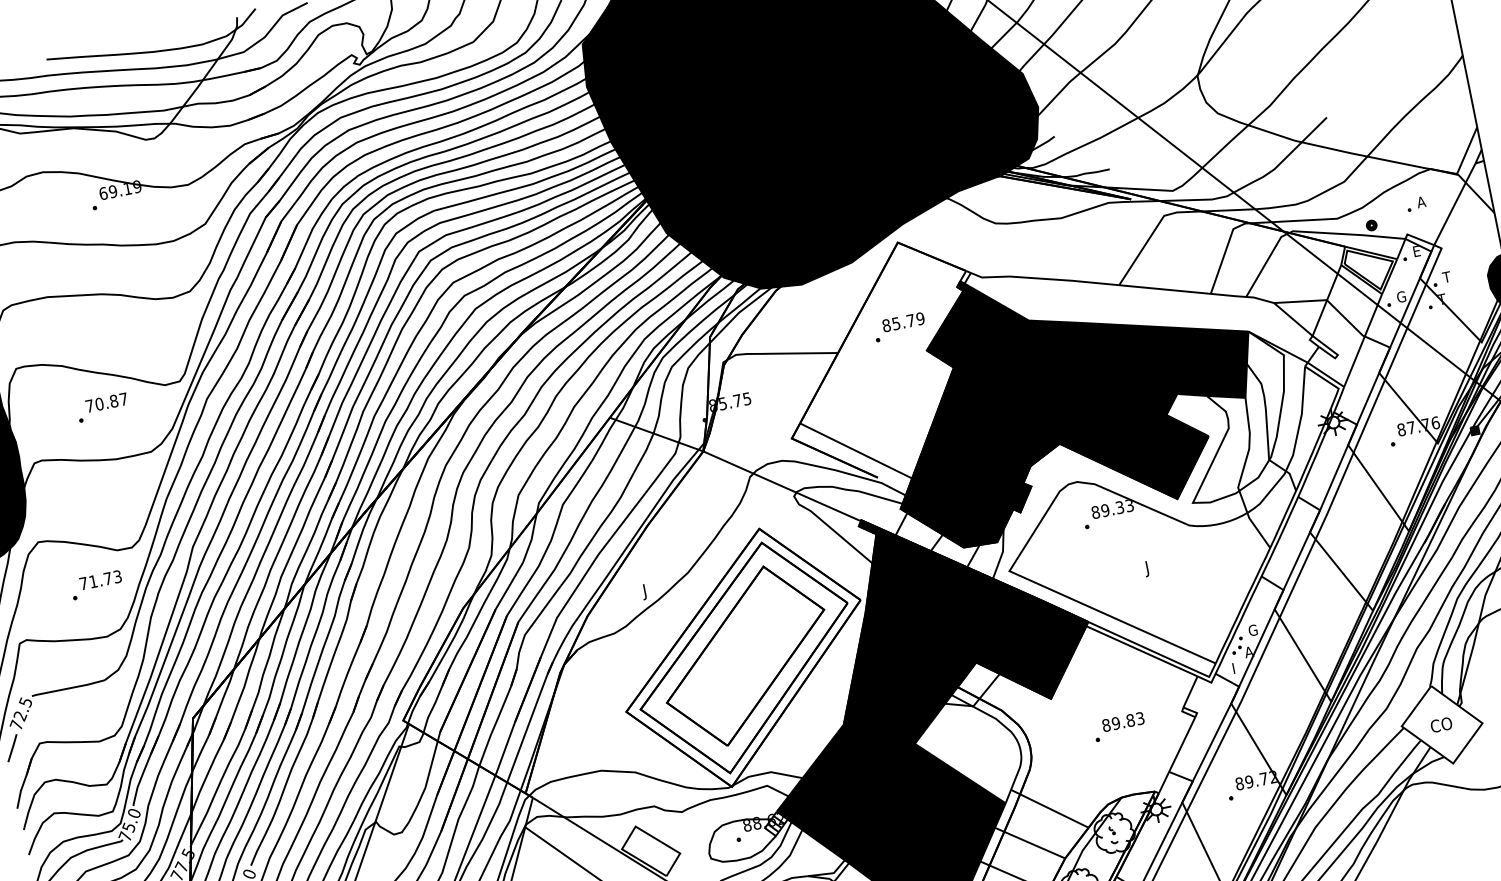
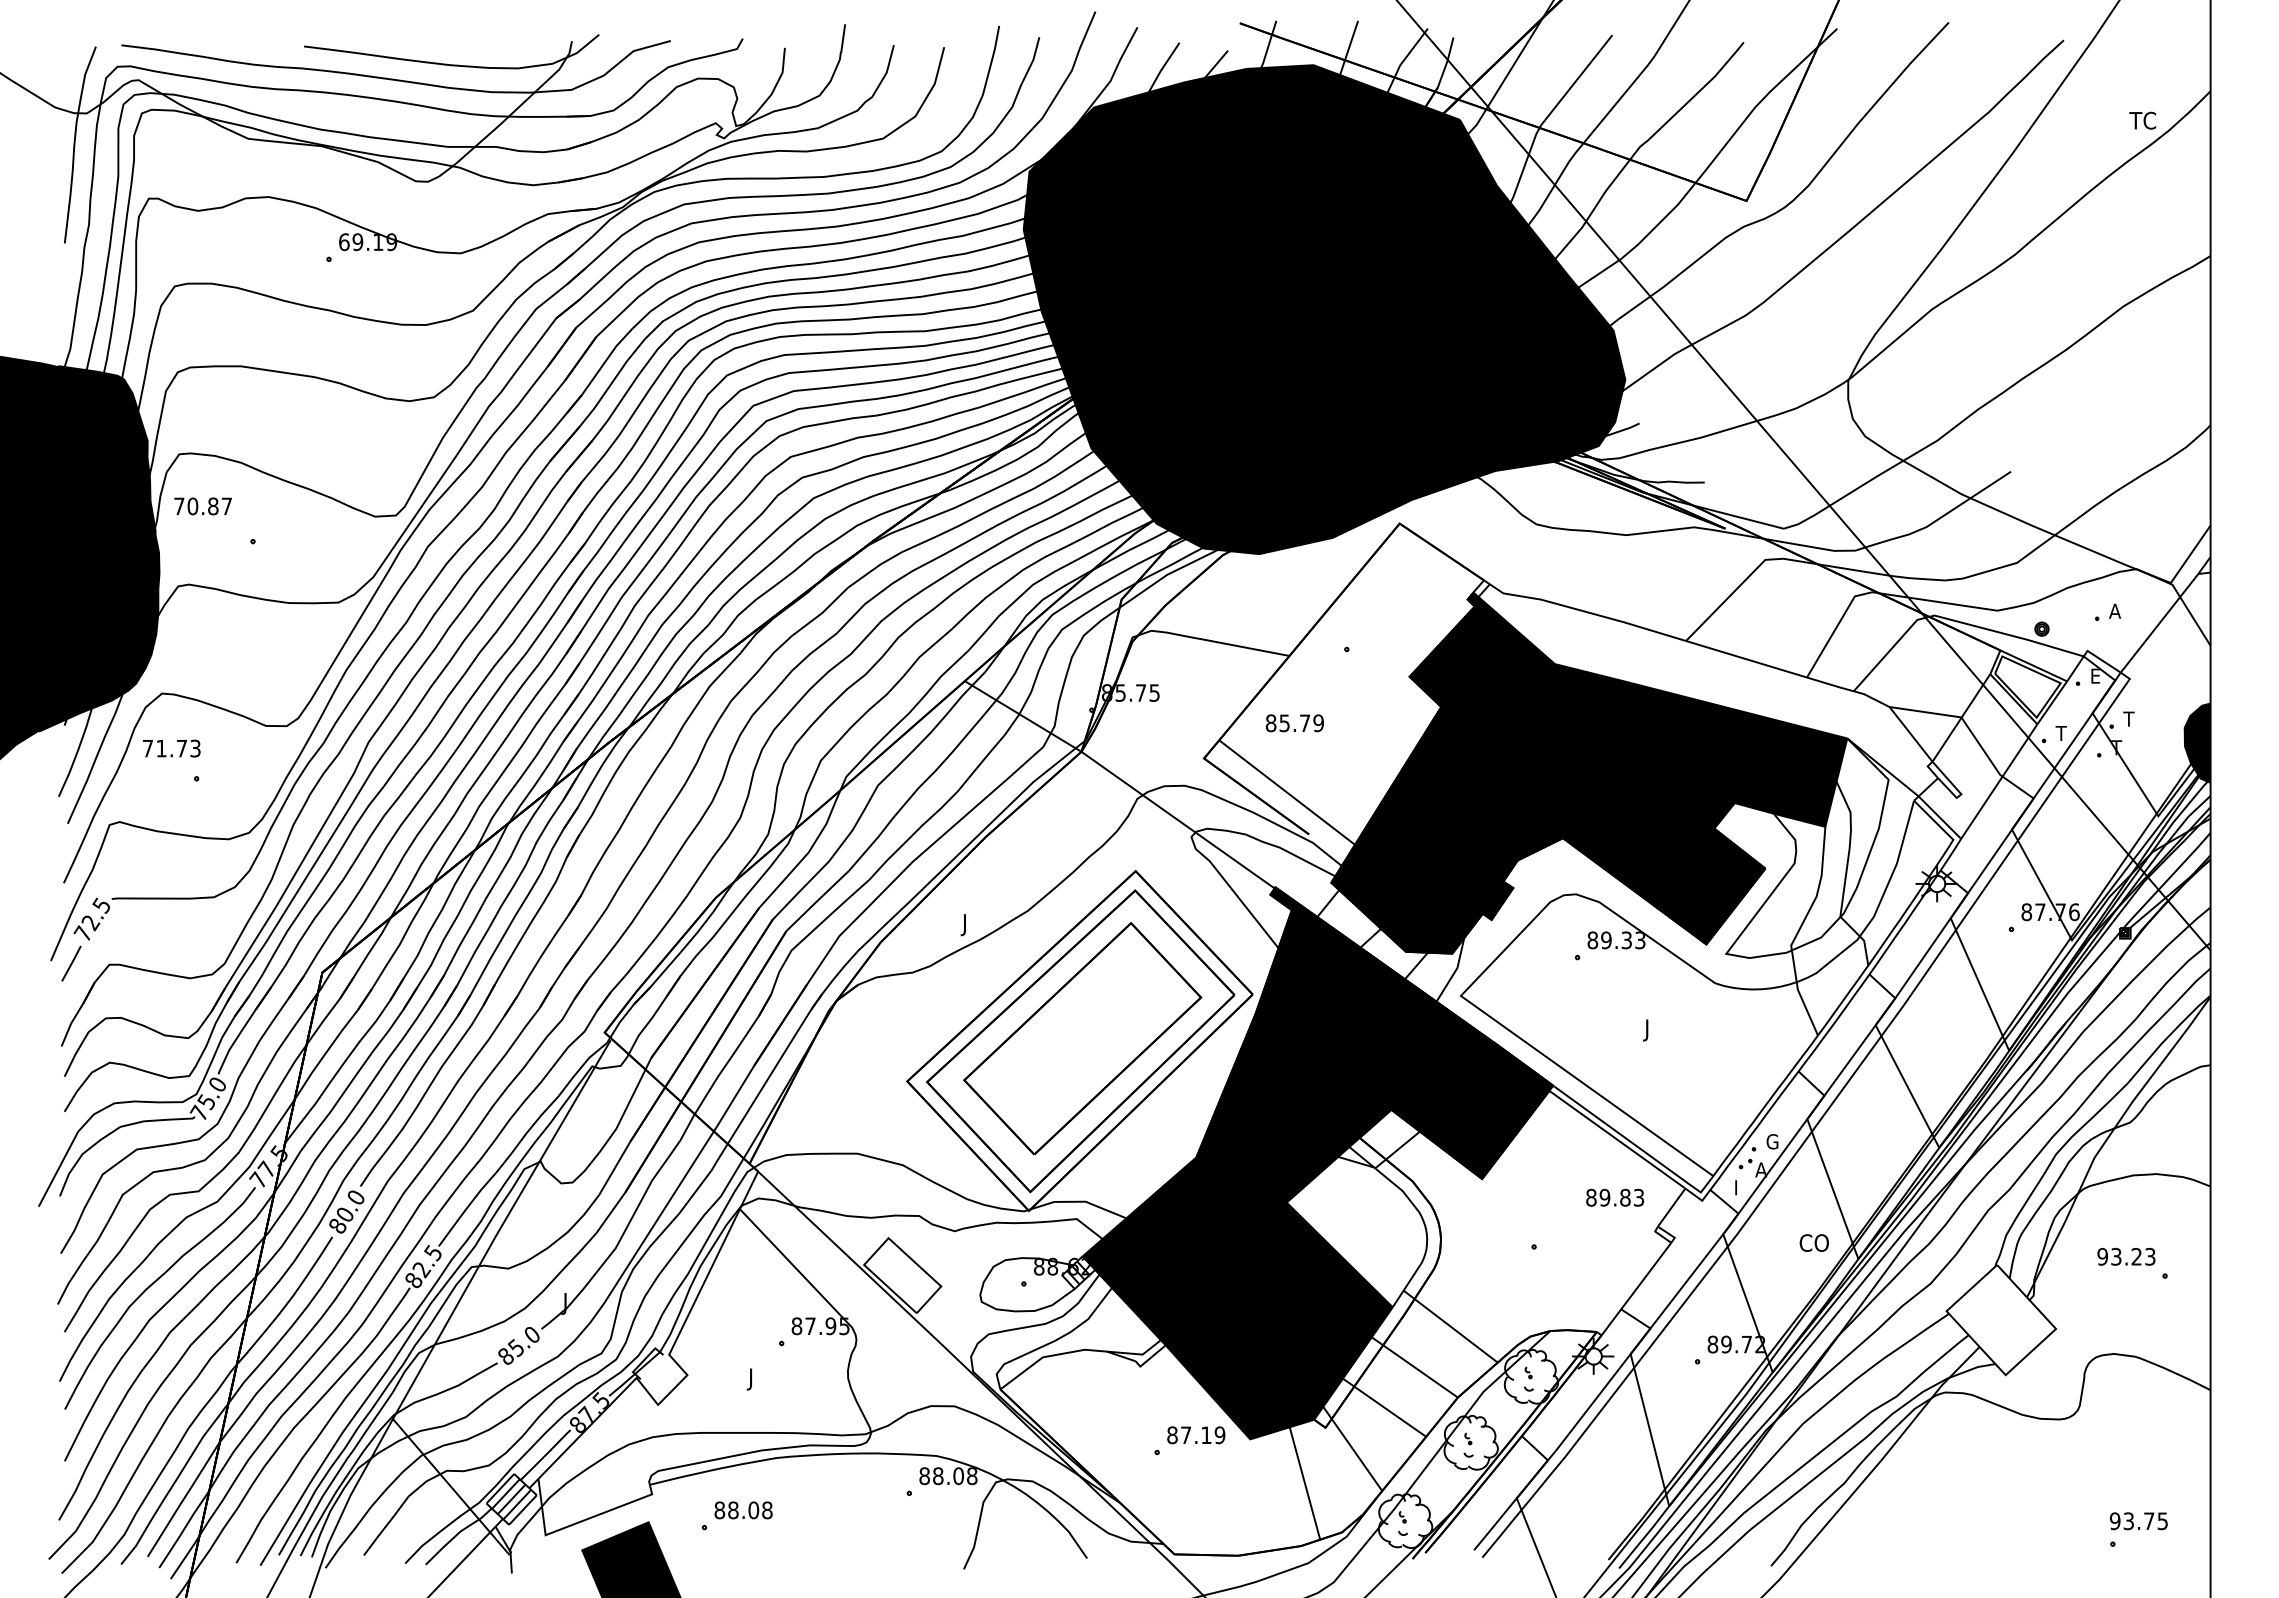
text: (1400, 297) -> (2061, 733), G -> T
text: (903, 322) -> (1294, 723), moved
text: (106, 402) -> (202, 506), moved
text: (100, 580) -> (171, 748), moved
text: (1123, 721) -> (1615, 1197), moved
text: (1440, 724) -> (1813, 1242), moved

